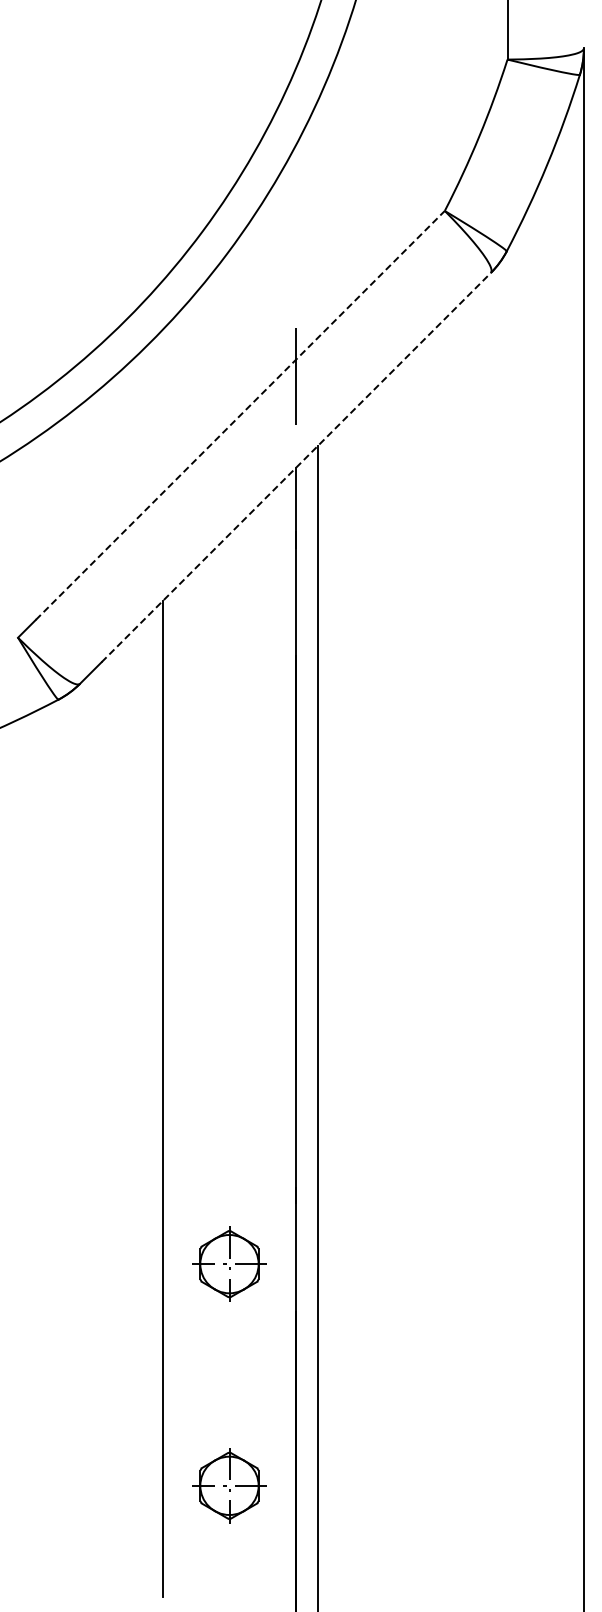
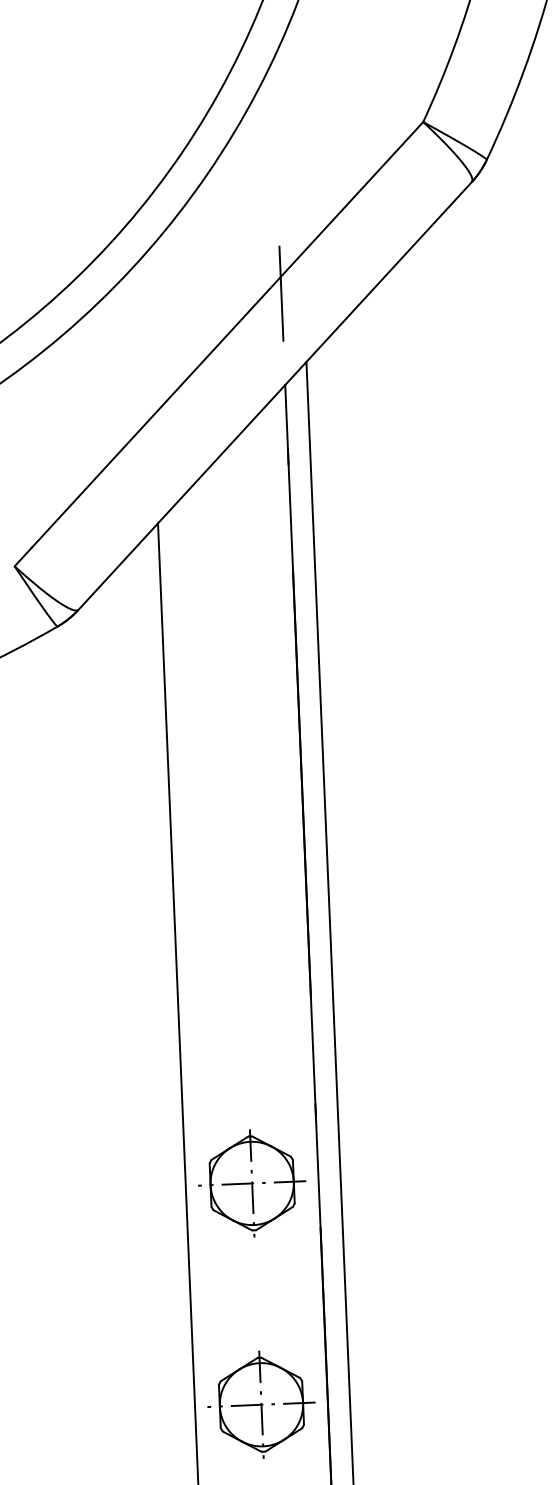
line: (240, 415) -> (227, 334), dashed -> solid
line: (296, 467) -> (285, 384), dashed -> solid
part: (229, 1263) -> (252, 1182), size x1.43
part: (229, 1485) -> (261, 1404), size x1.43

